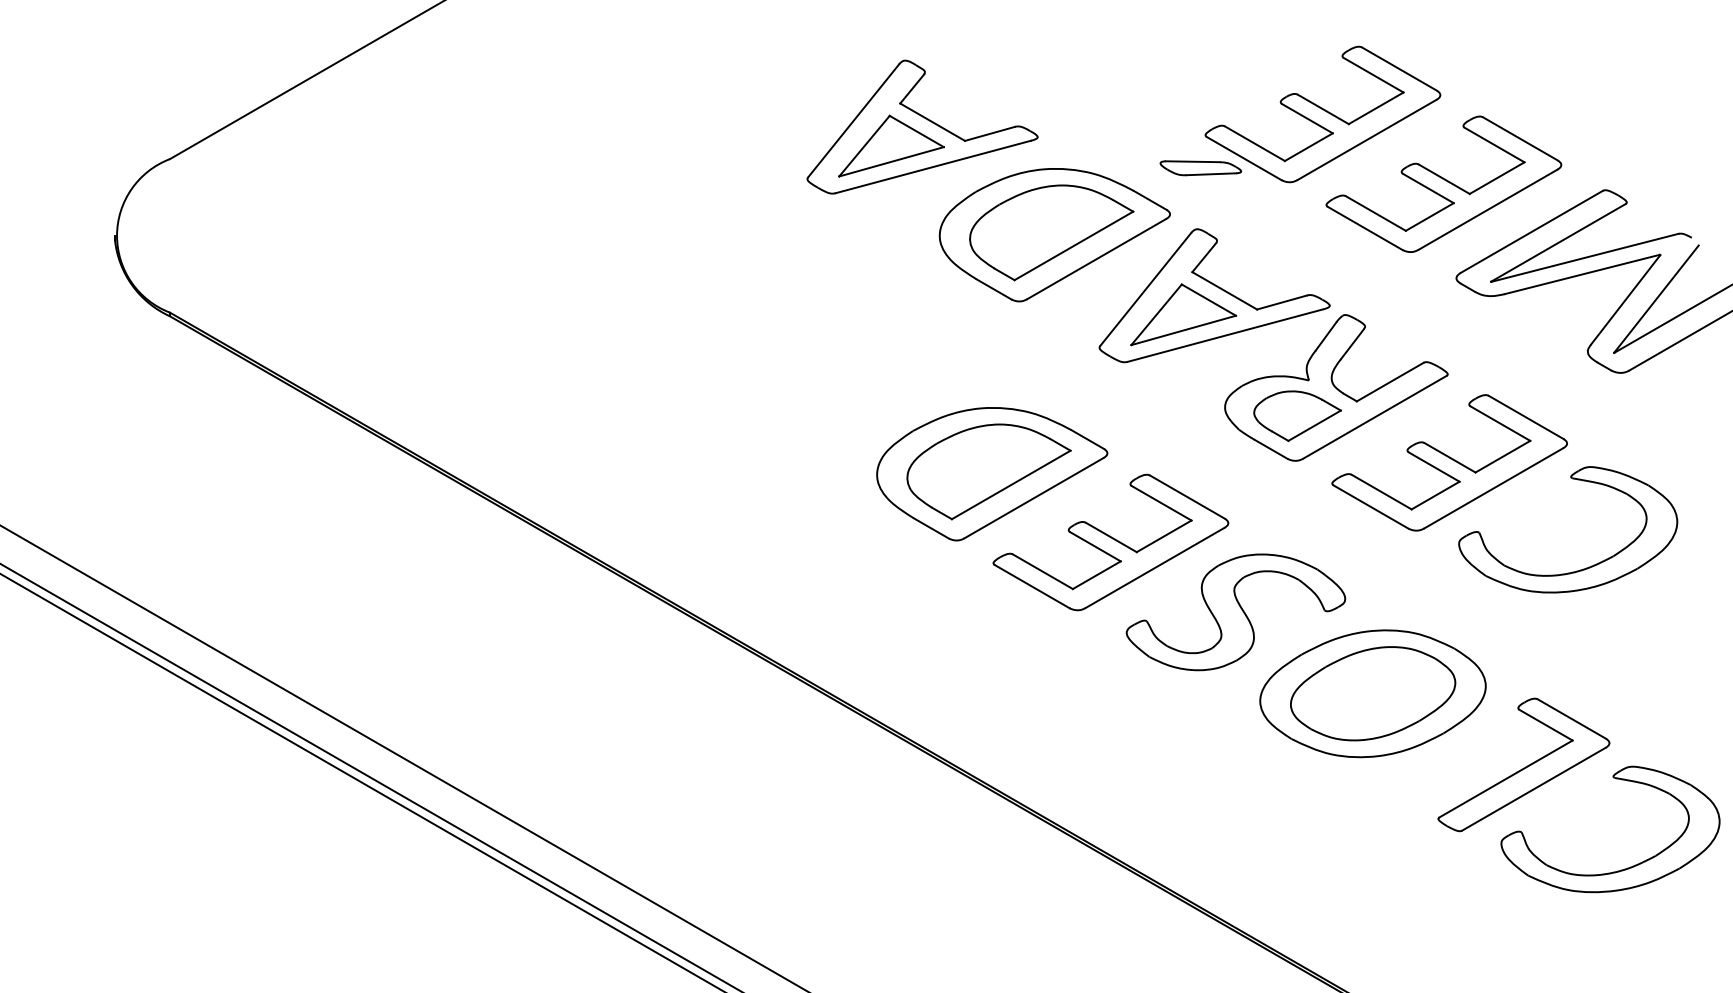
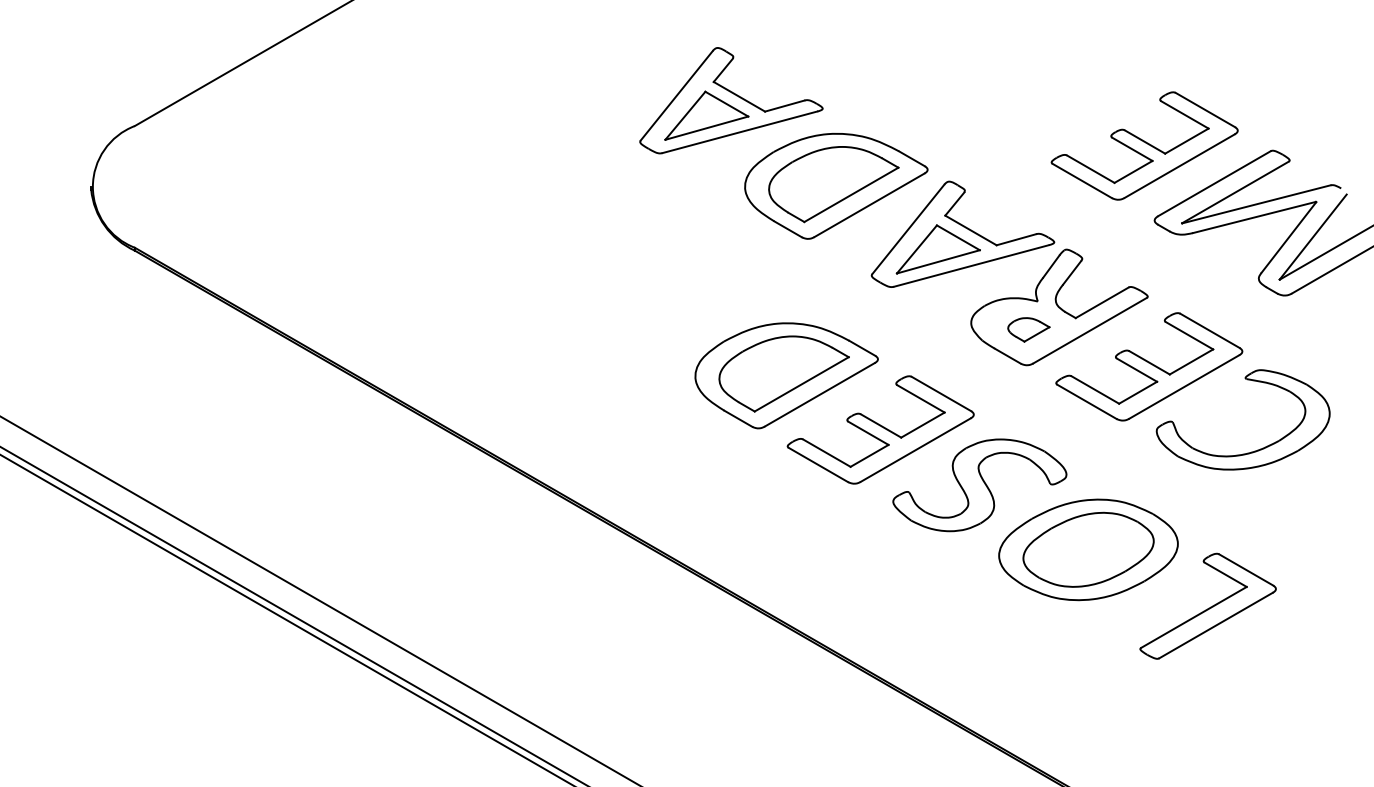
part: (1299, 114) -> (1030, 90), removed
part: (1297, 415) -> (1028, 329), size x0.6
part: (1622, 868) -> (1286, 688), removed

